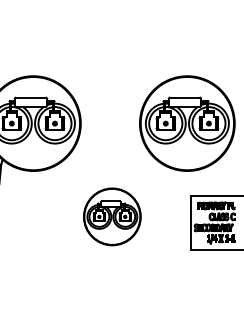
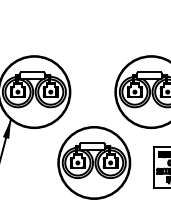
part: (112, 216) -> (94, 162), size x1.67

